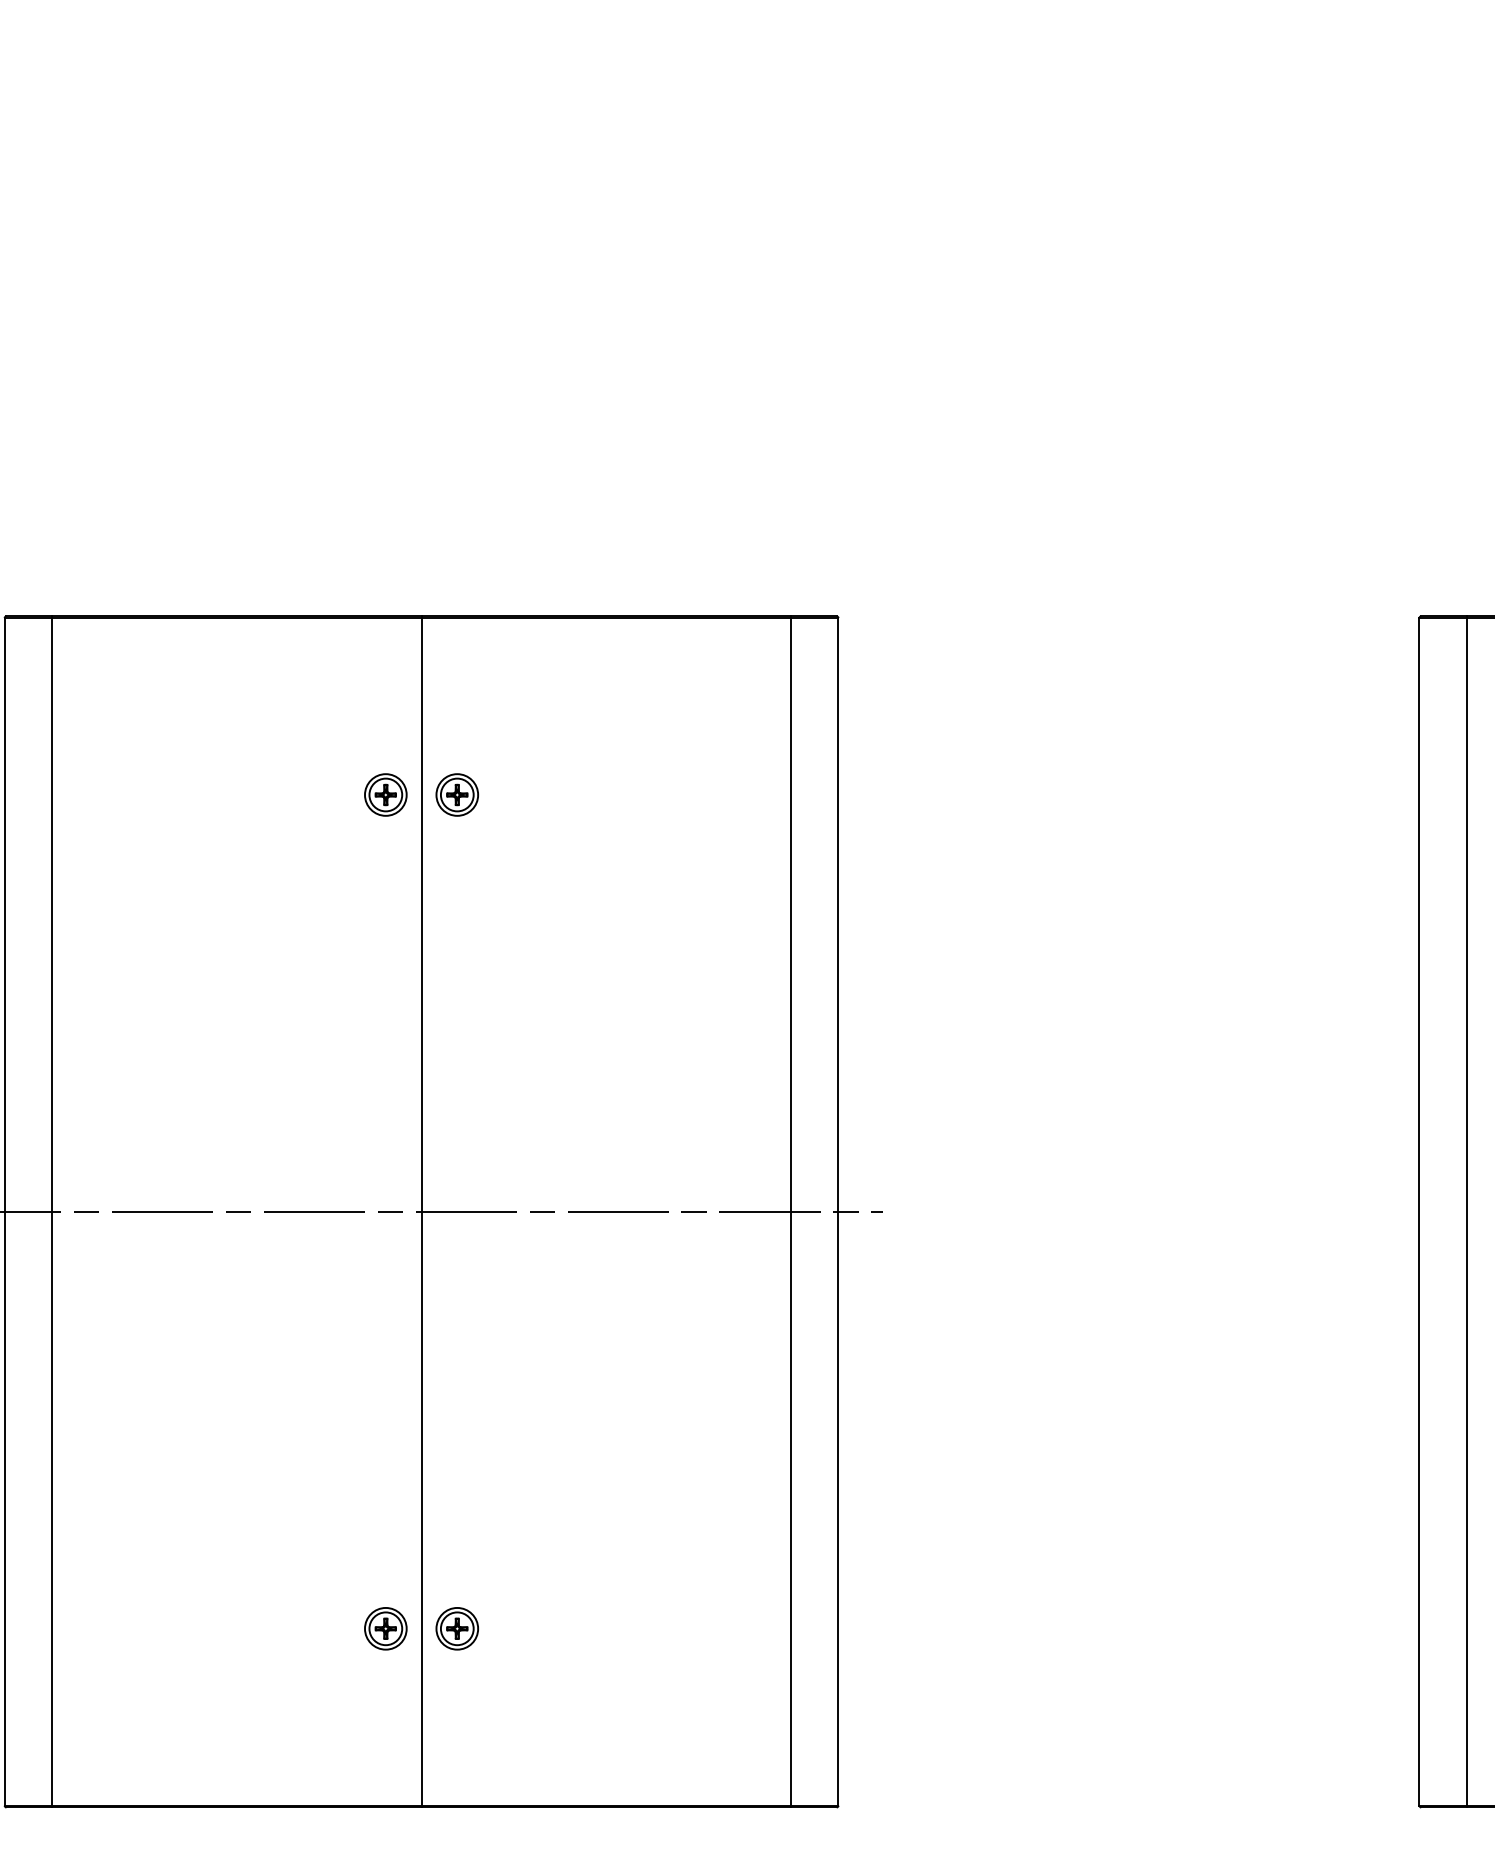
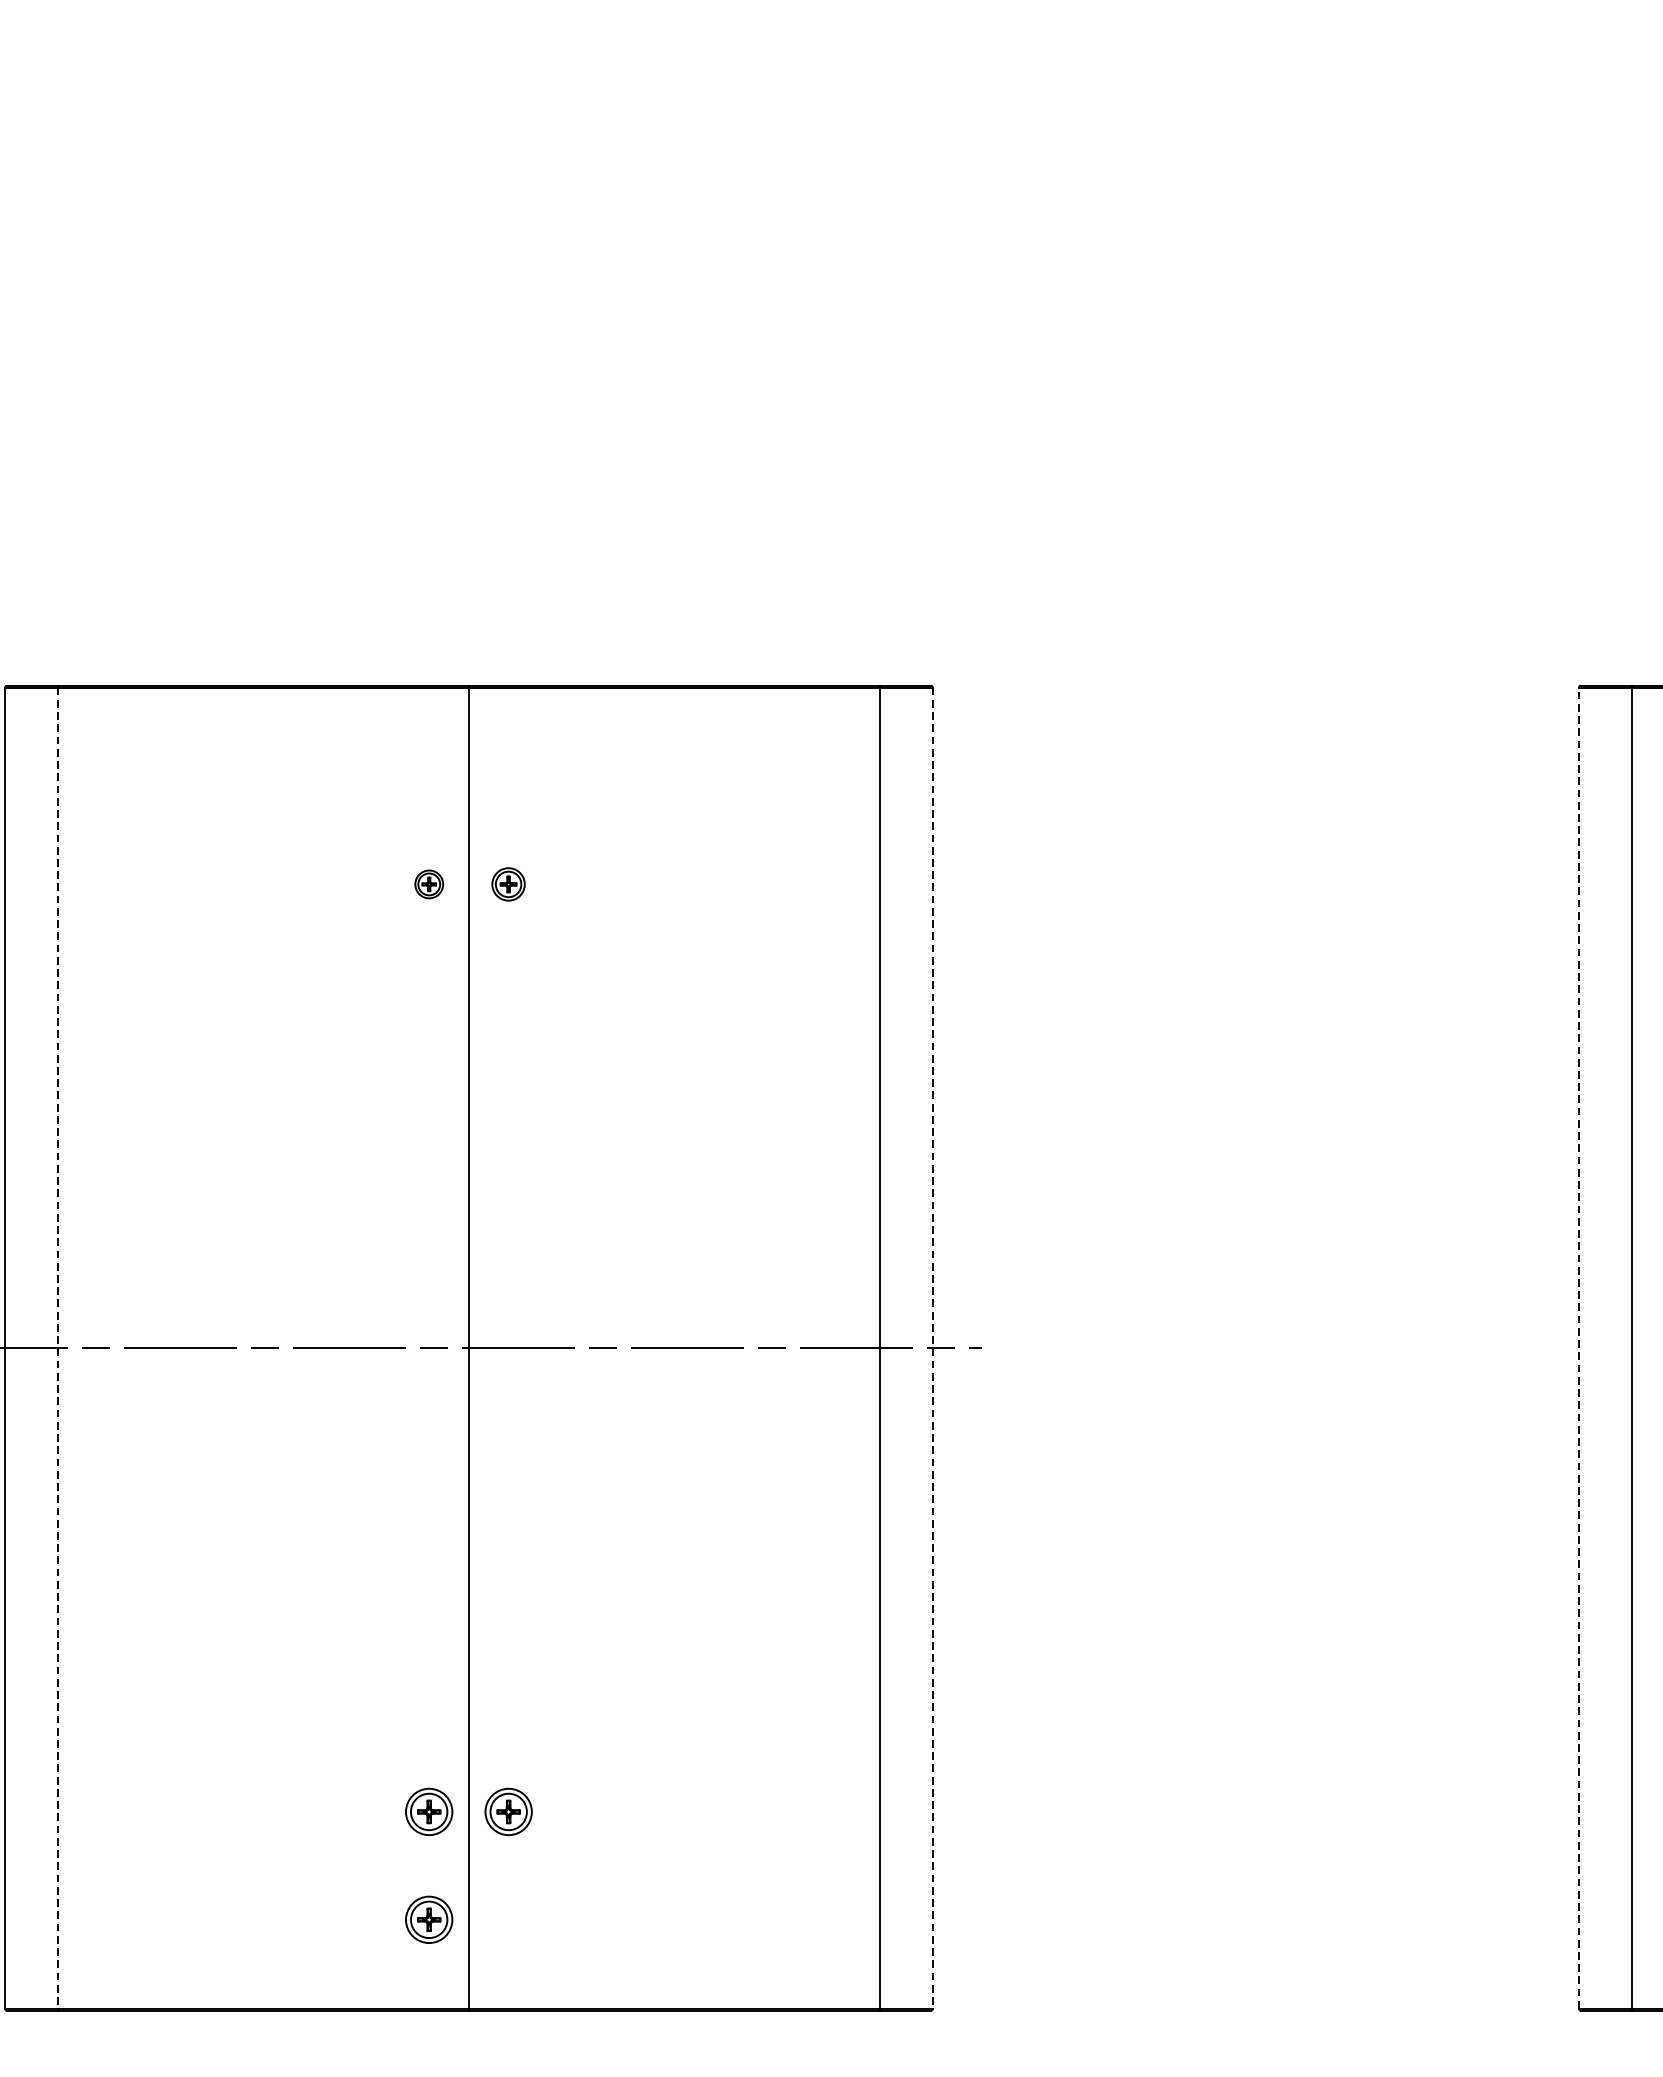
part: (385, 794) -> (428, 883), size x0.6
part: (456, 794) -> (507, 883), size x0.7
line: (52, 1211) -> (58, 1347), solid -> dashed
line: (838, 1211) -> (932, 1347), solid -> dashed
line: (1419, 1211) -> (1579, 1347), solid -> dashed
part: (385, 1725) -> (428, 1919), added

